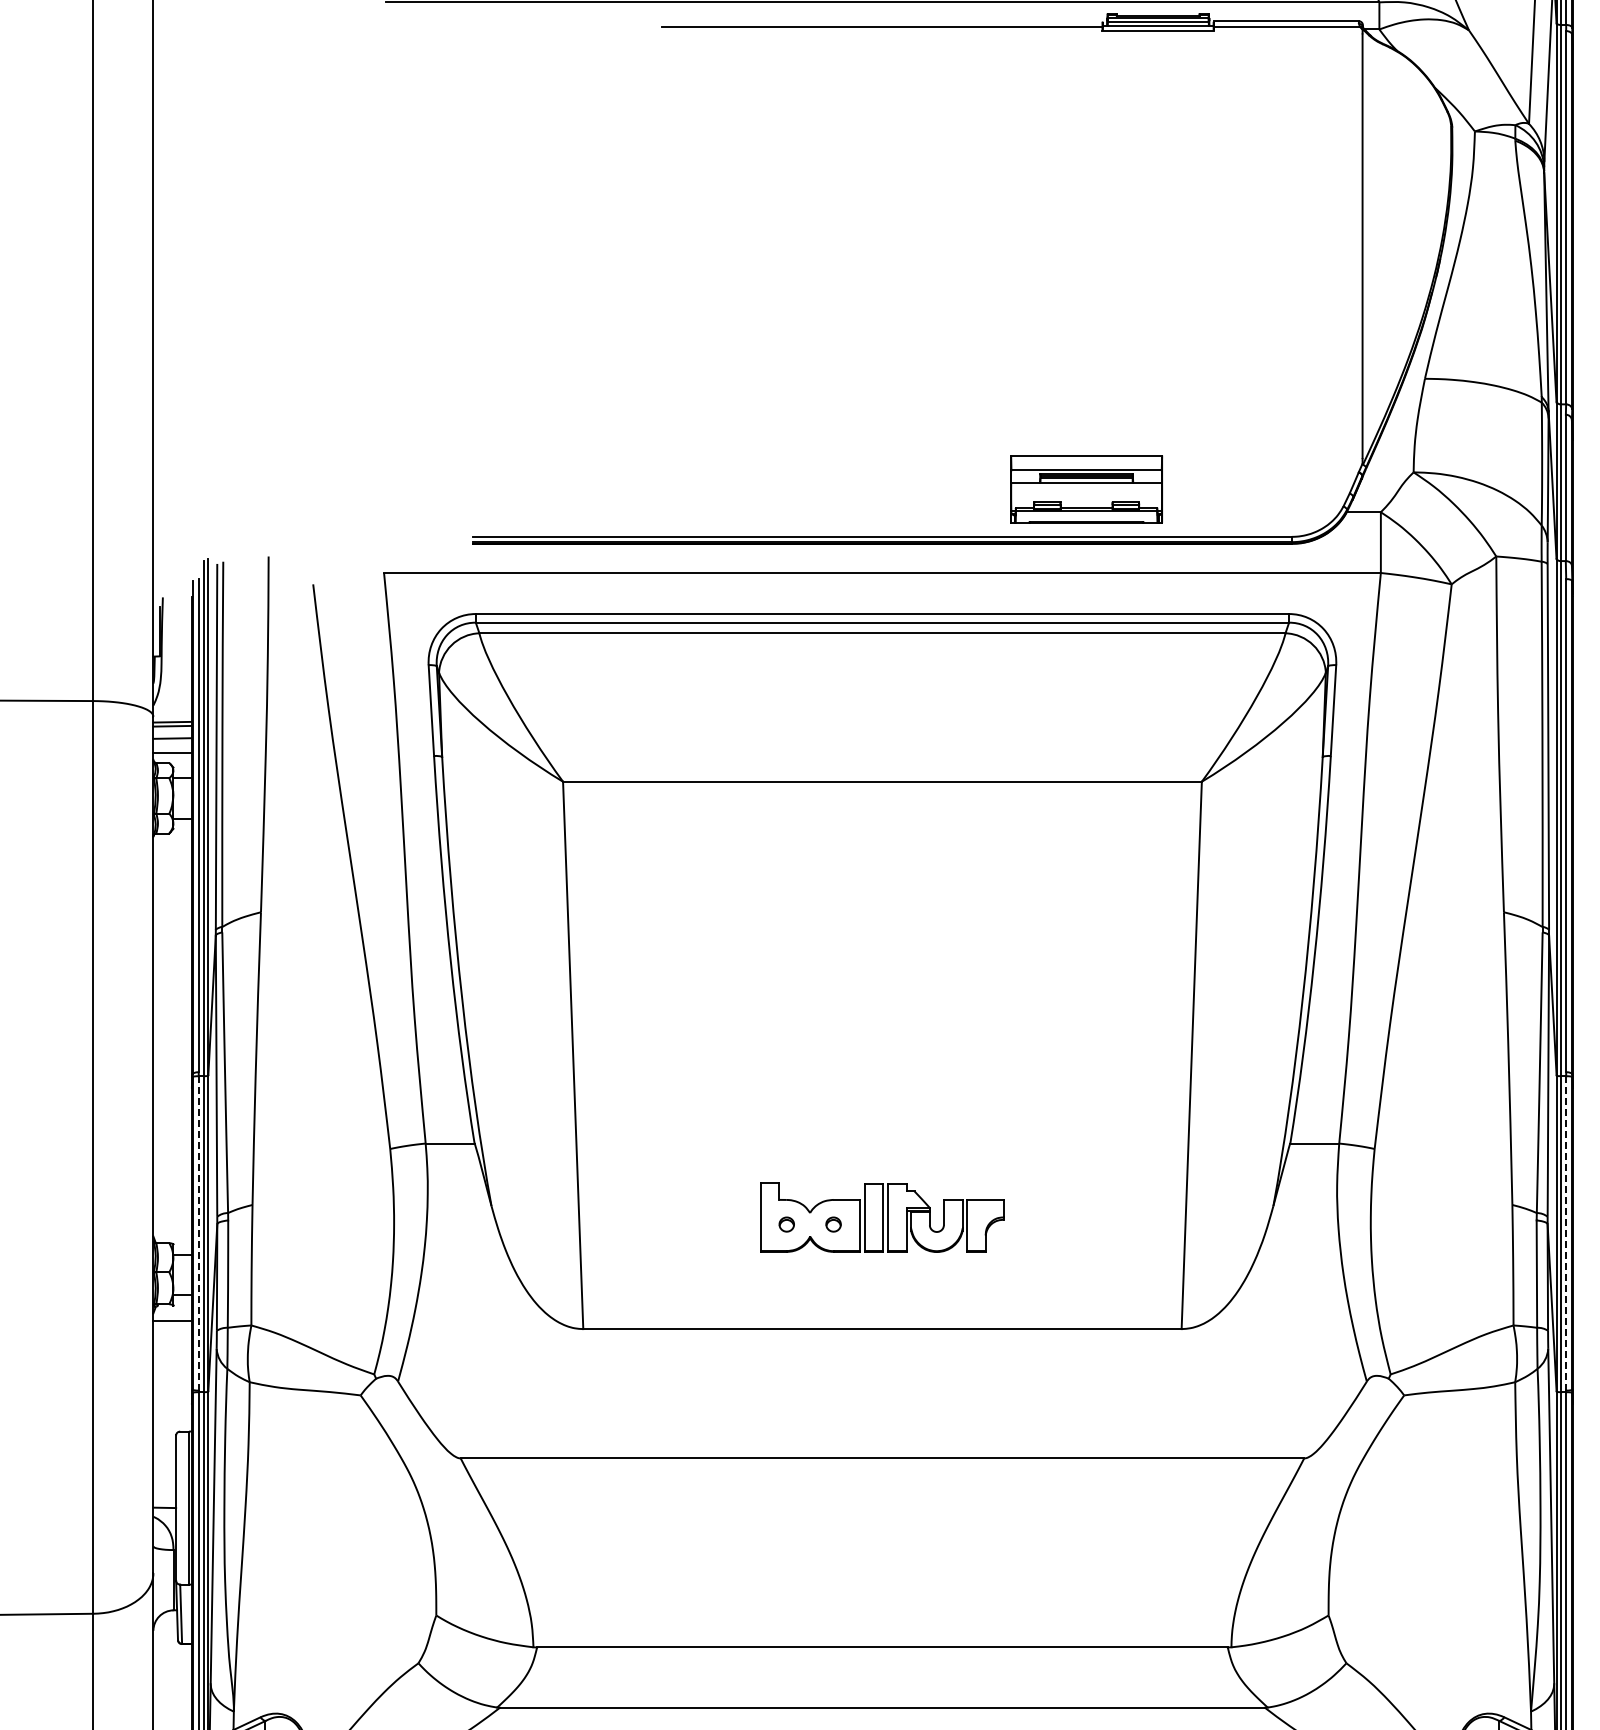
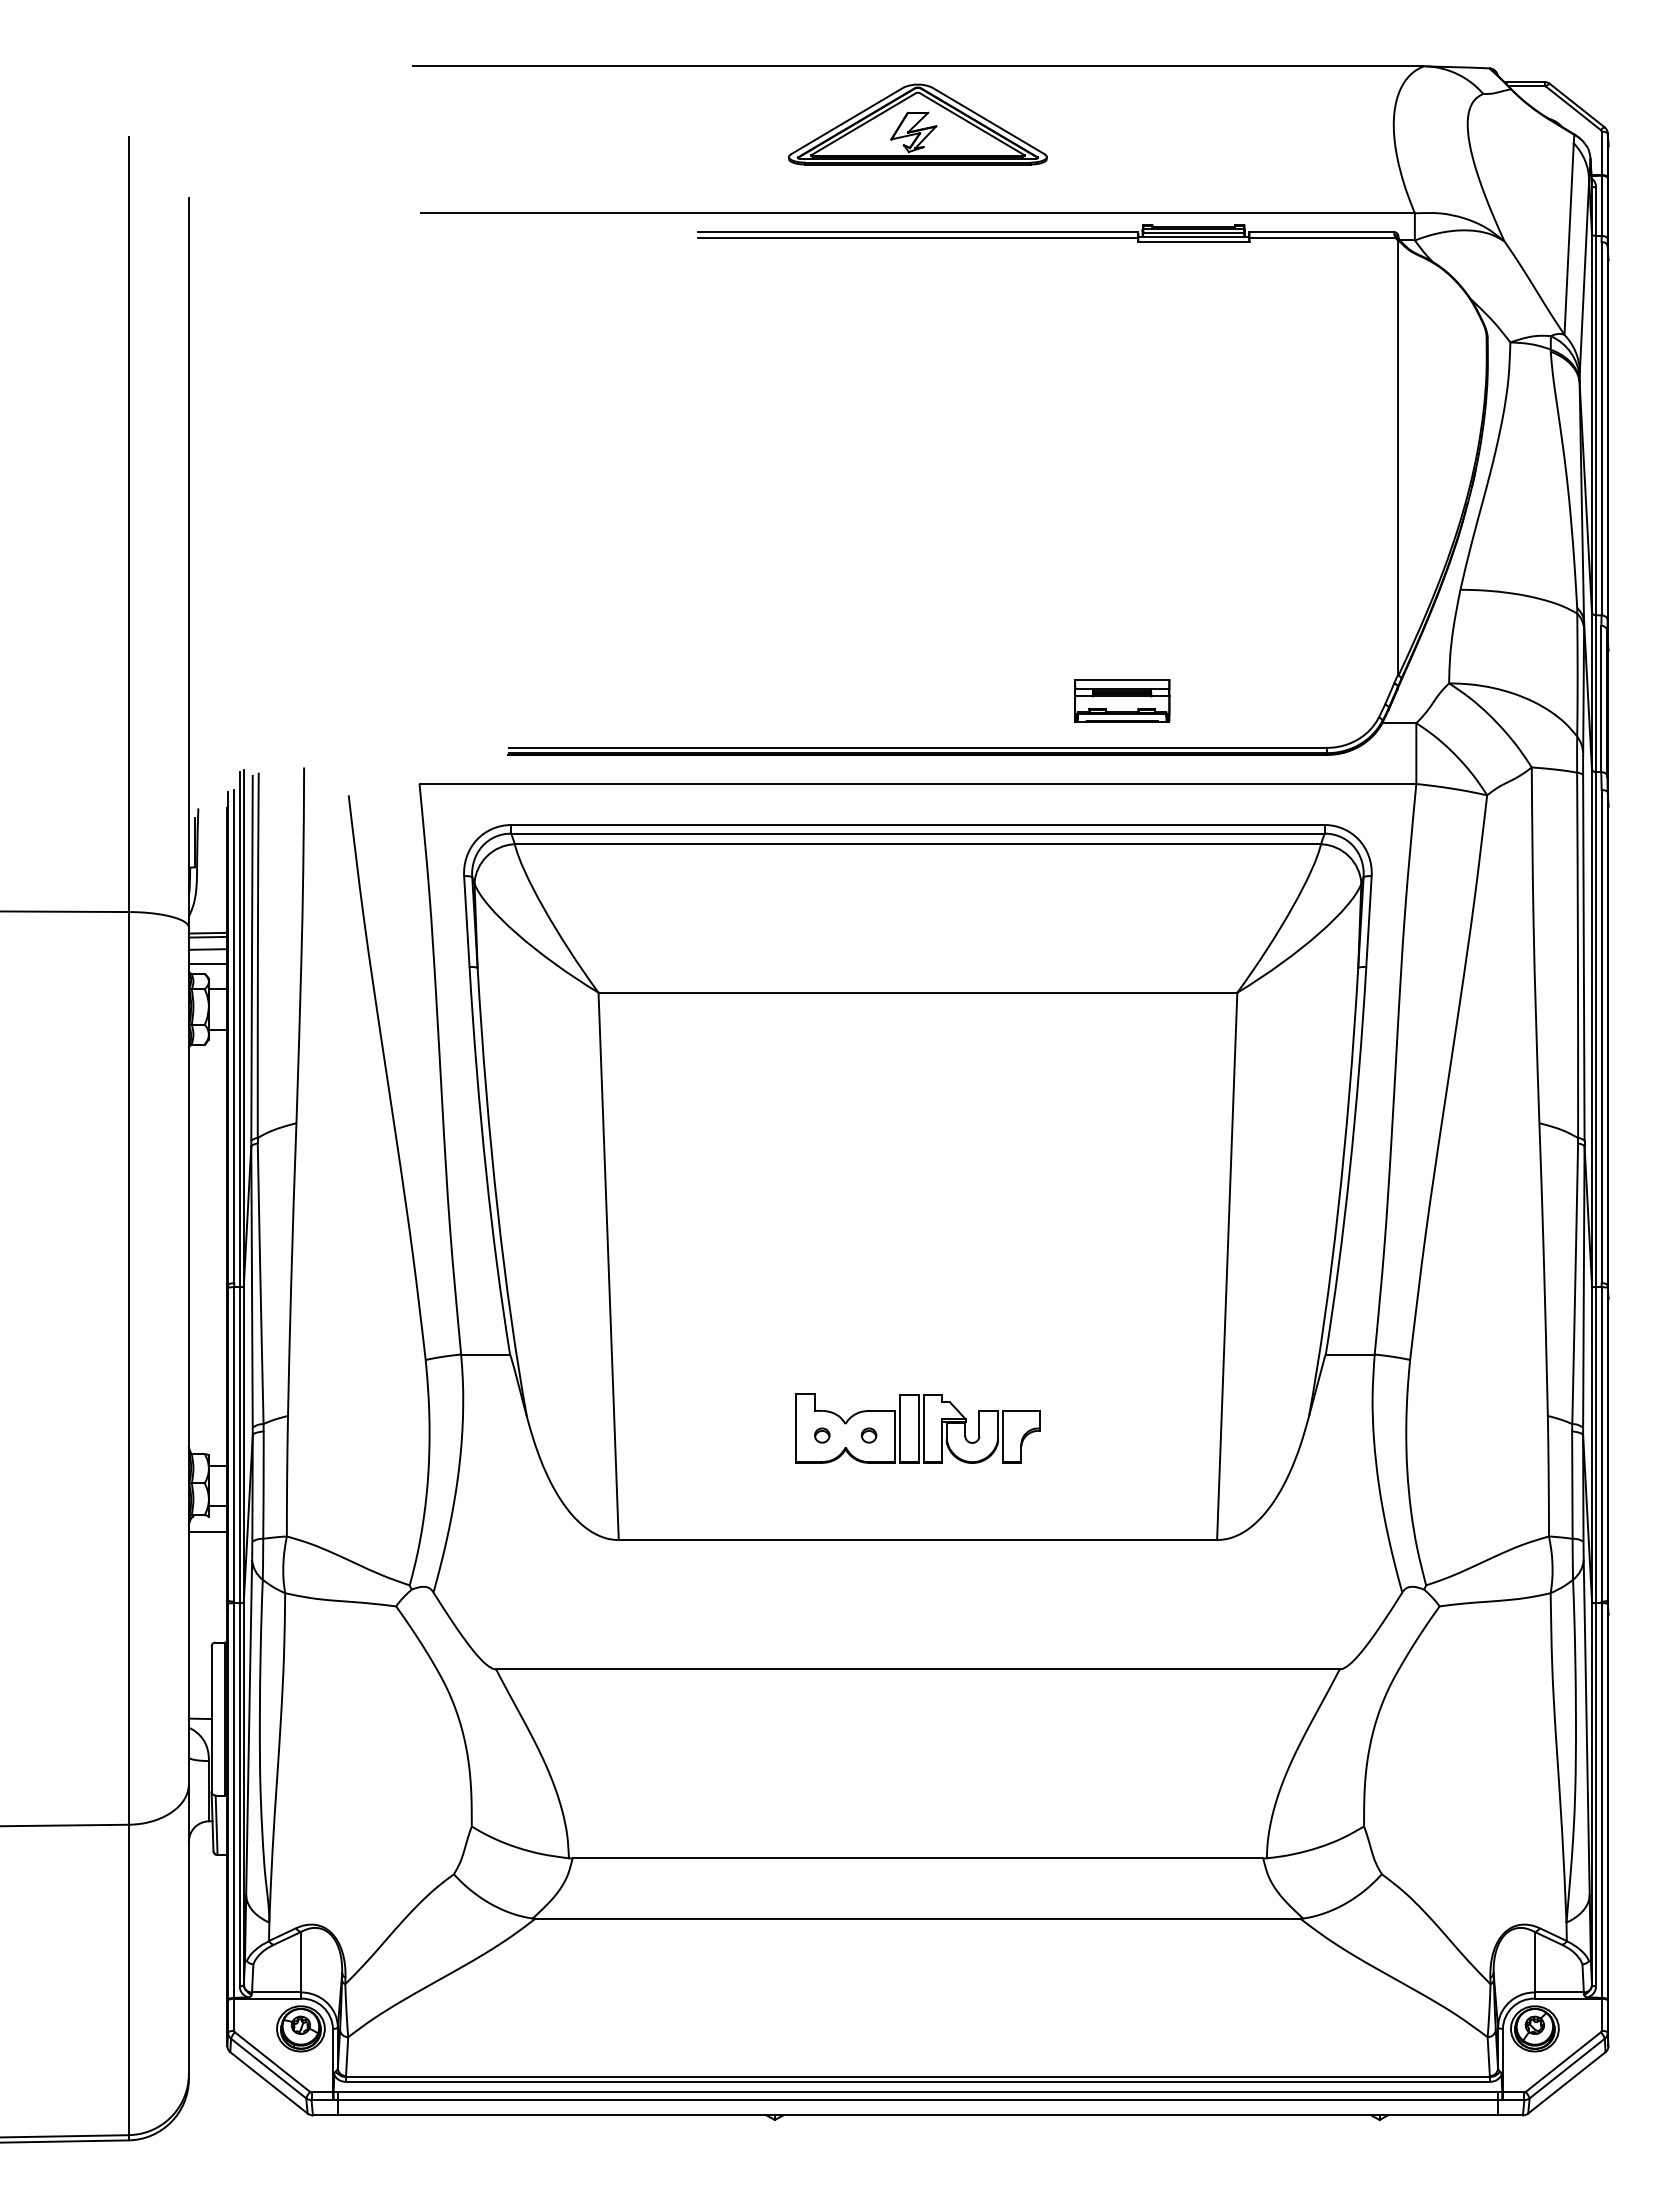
line: (882, 21) -> (917, 232), added
part: (1087, 489) -> (1122, 700), size x0.62
line: (1566, 1232) -> (1601, 1443), dashed -> solid
line: (199, 1233) -> (234, 1444), dashed -> solid

